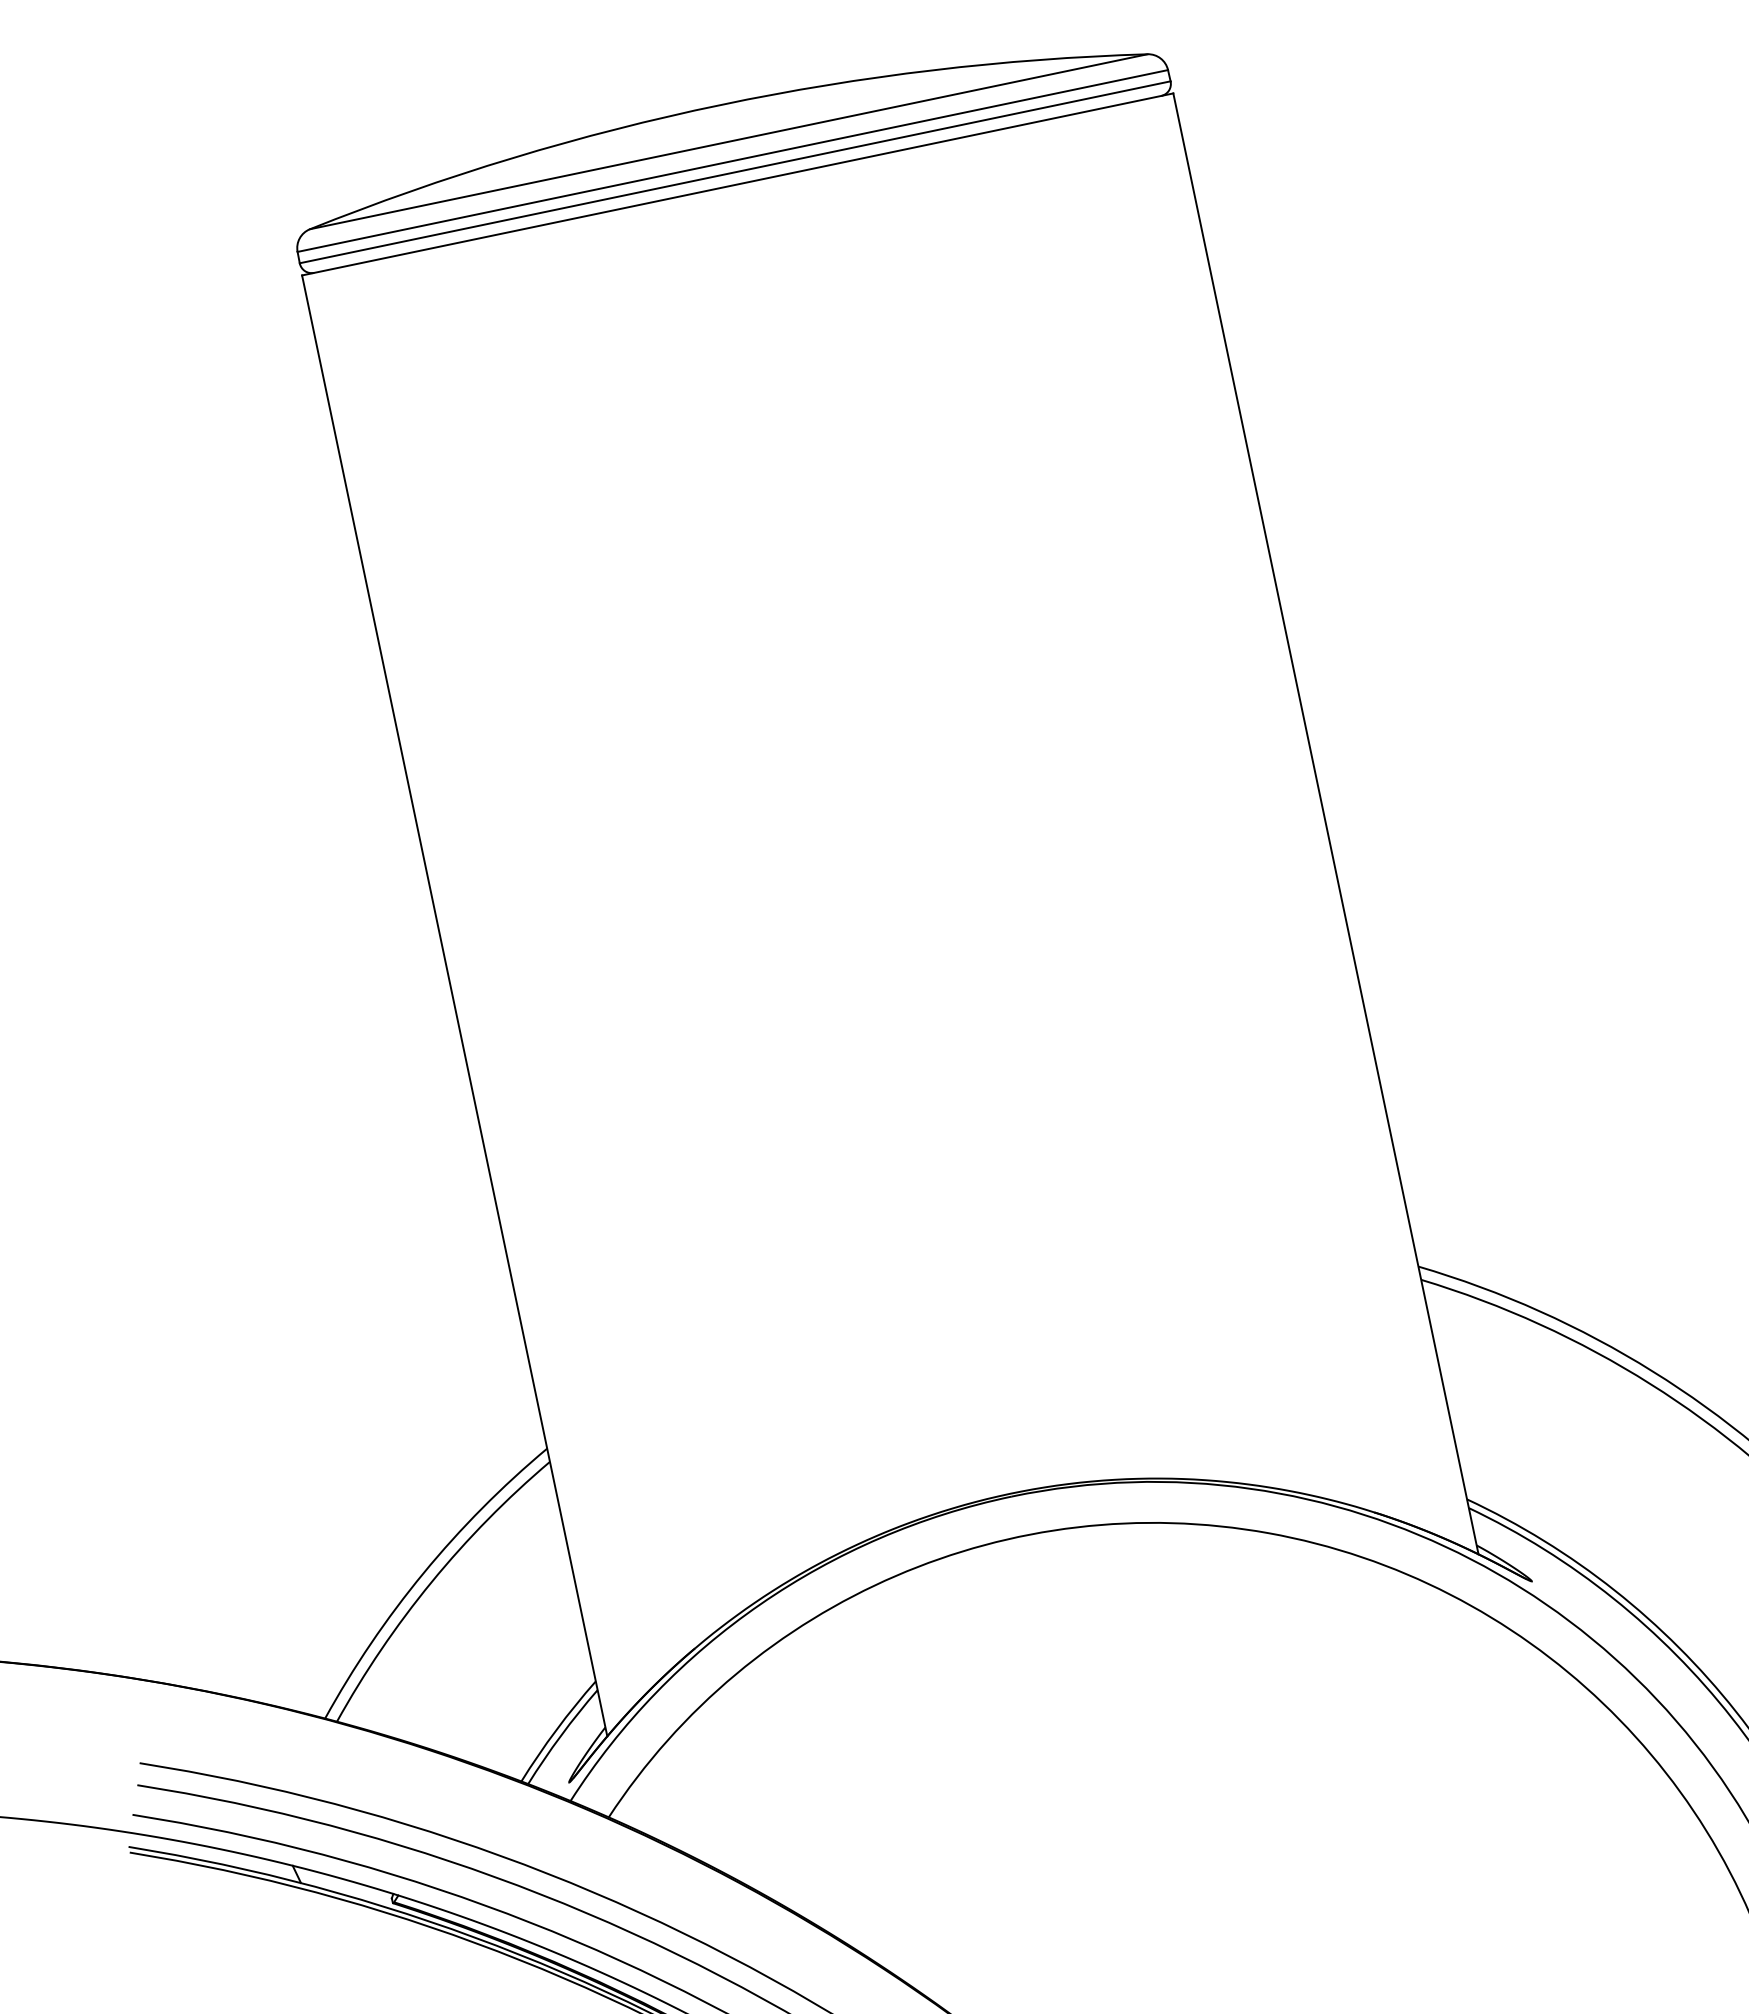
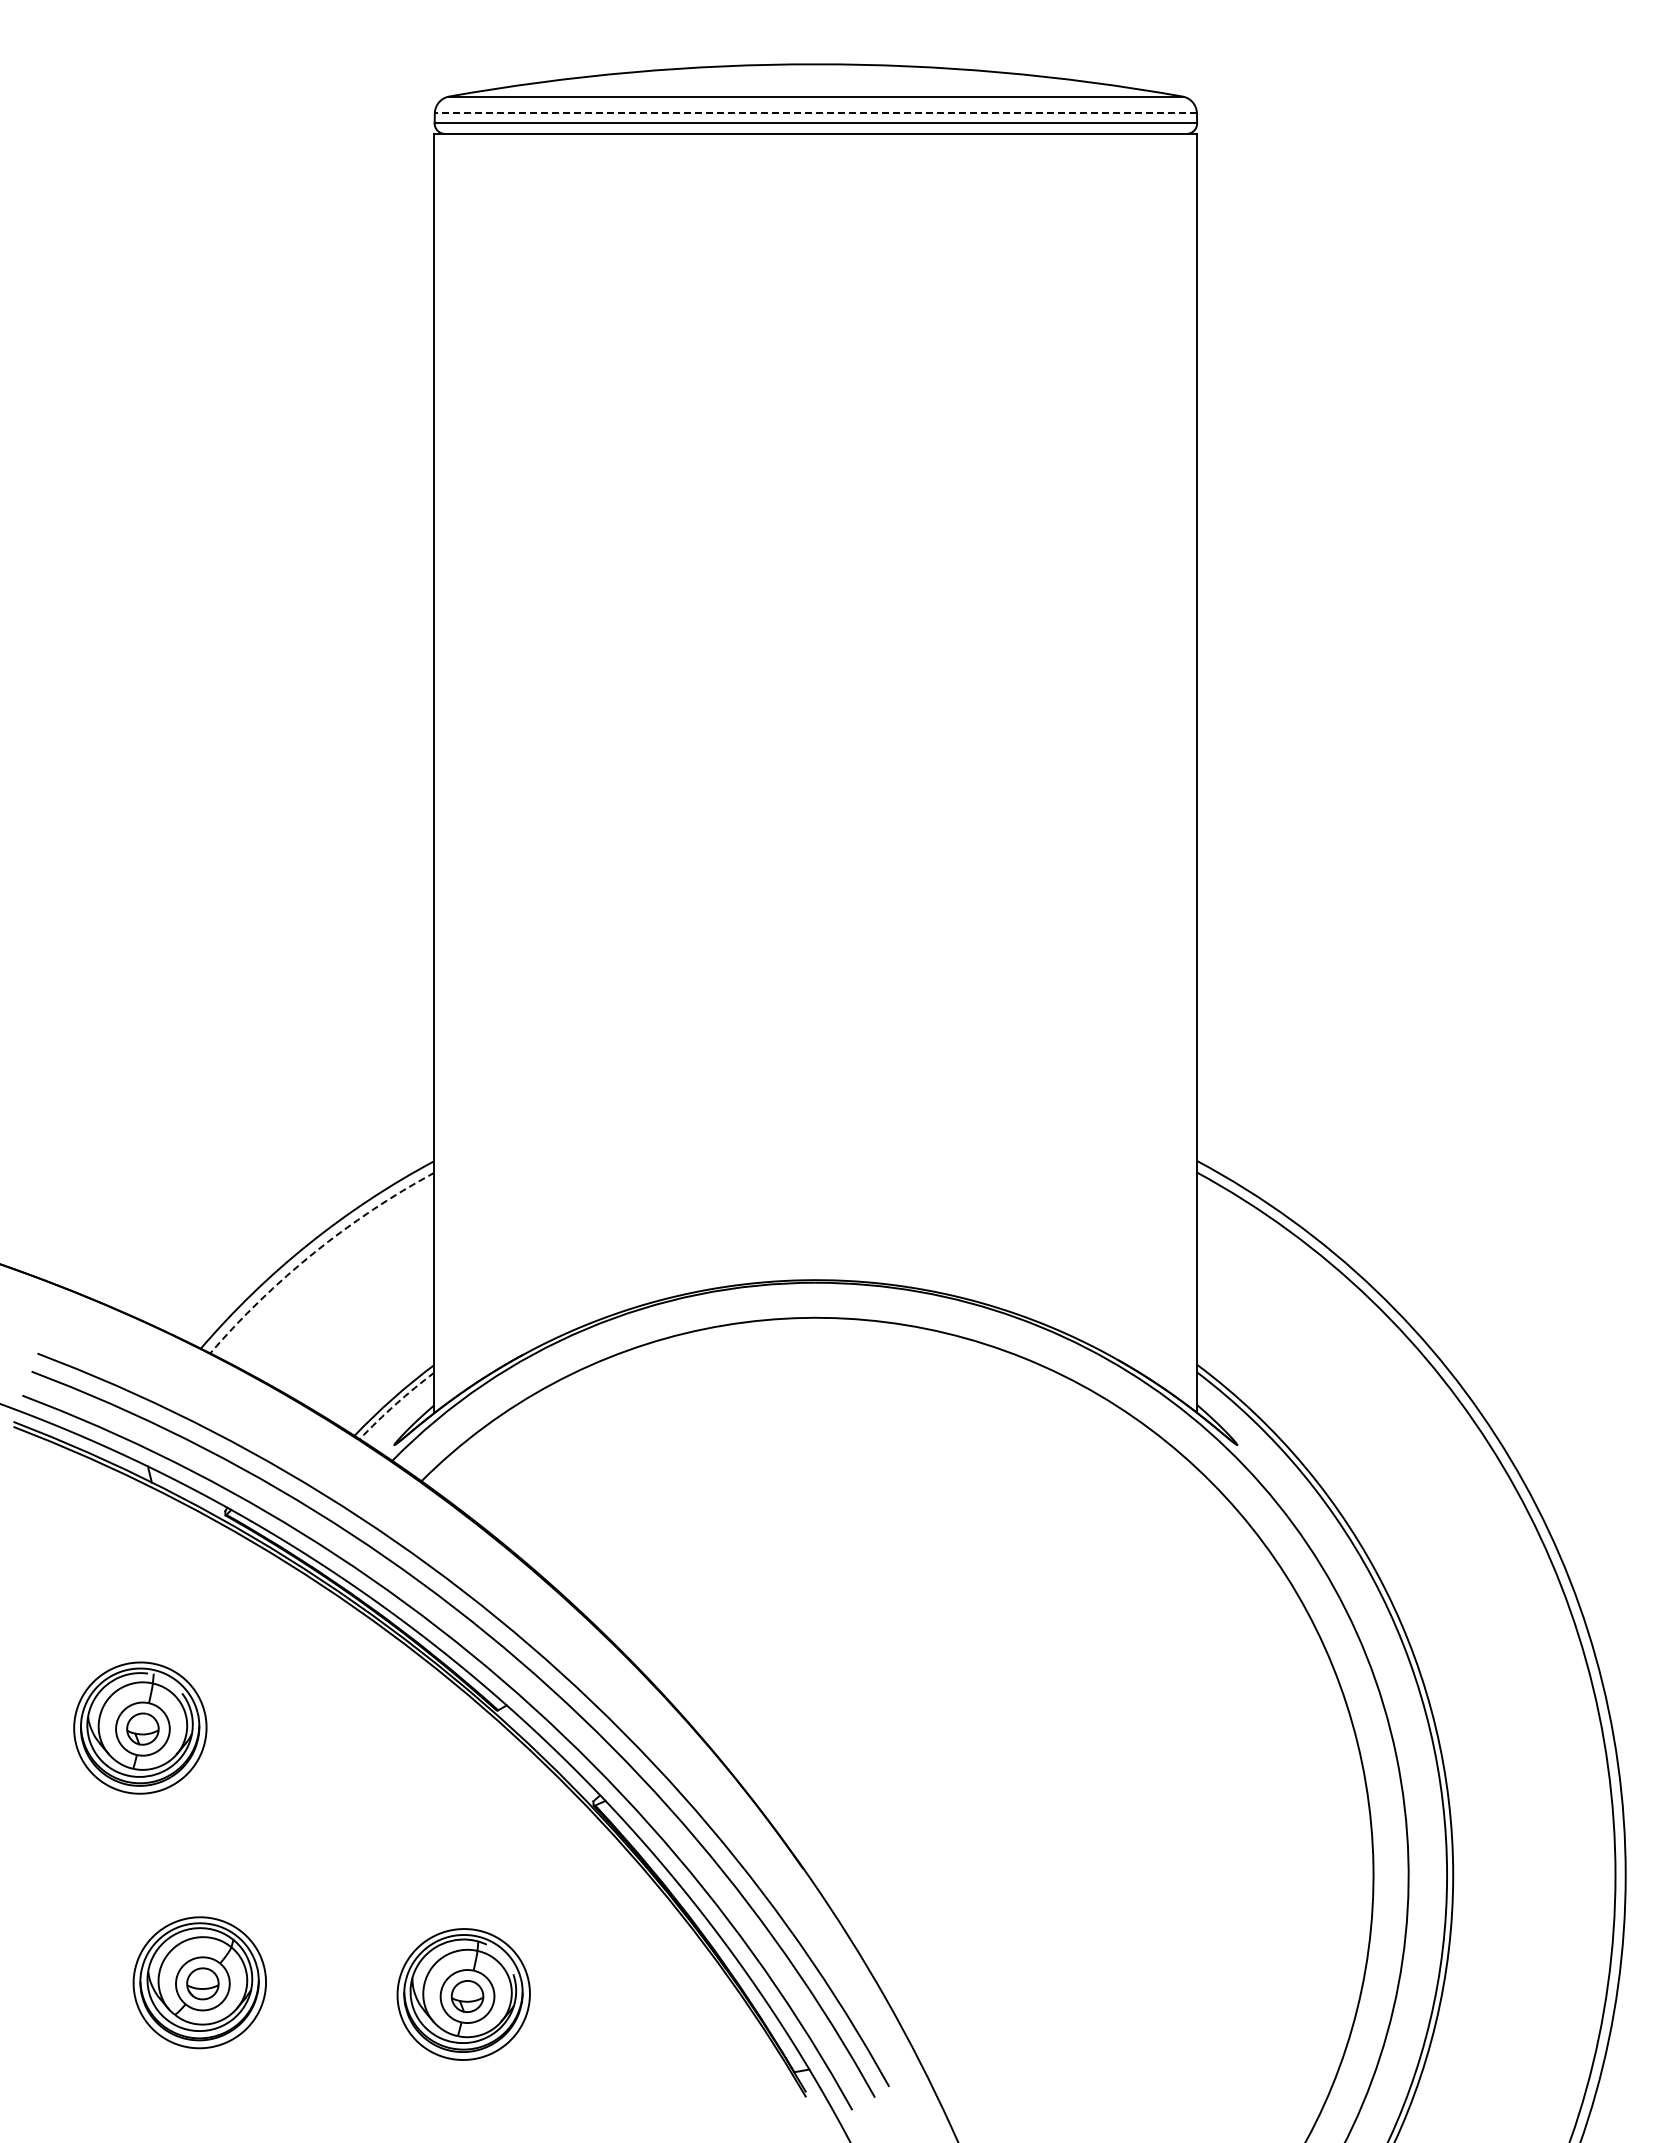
line: (732, 161) -> (815, 113), solid -> dashed
arc: (431, 1581) -> (314, 1252), solid -> dashed
arc: (560, 1735) -> (395, 1404), solid -> dashed

